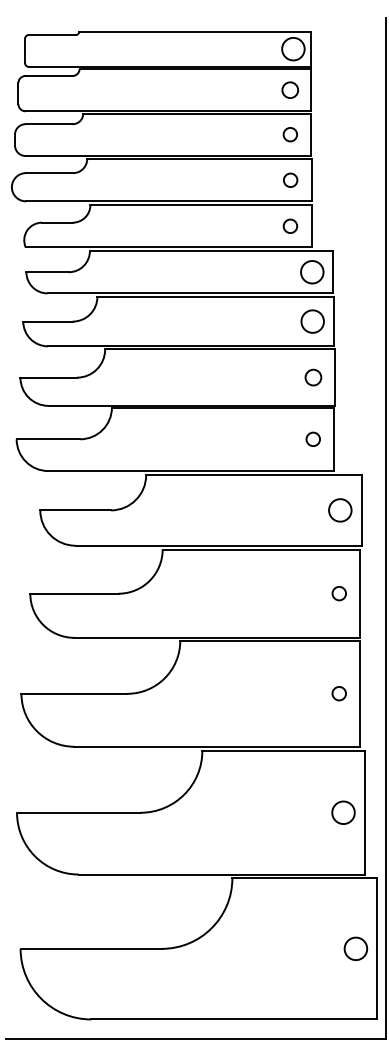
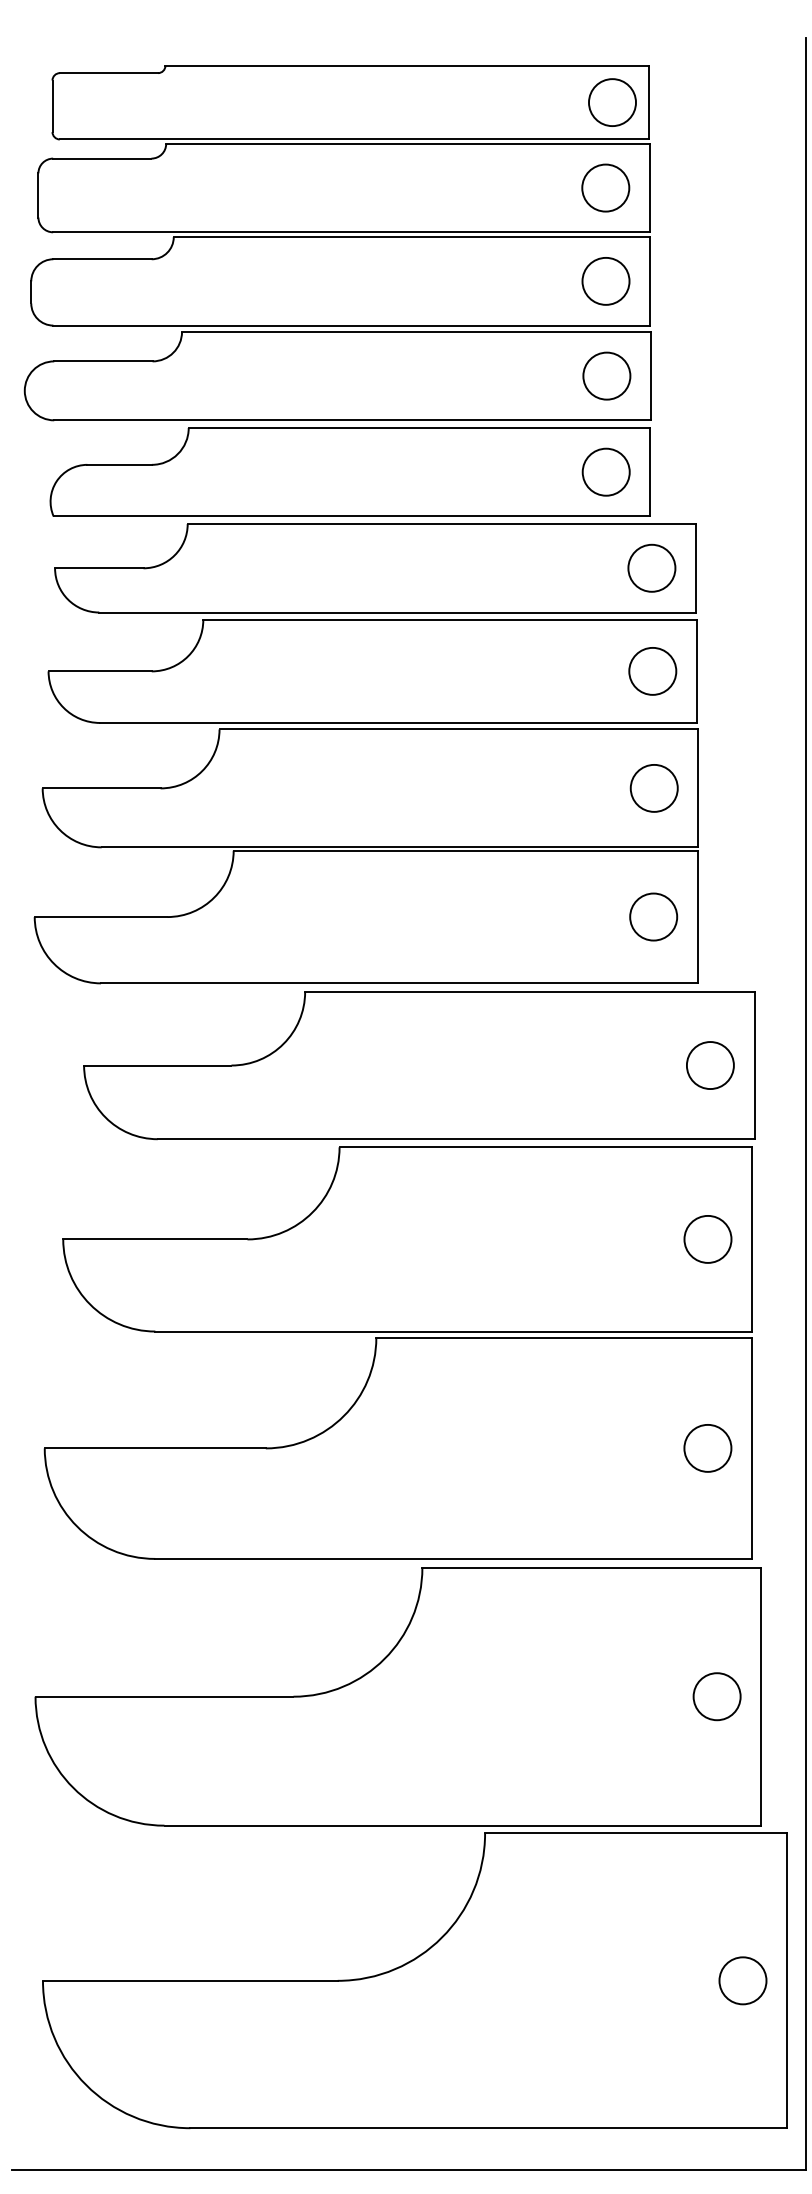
circle: (290, 90) -> (606, 188), size x1.43
circle: (290, 134) -> (606, 280), size x1.67
circle: (290, 180) -> (606, 376), size x1.67
circle: (290, 226) -> (606, 472), size x1.67
circle: (313, 377) -> (654, 788), size x1.43
circle: (313, 439) -> (654, 917), size x1.67
circle: (339, 593) -> (708, 1238), size x1.67
circle: (339, 693) -> (708, 1447), size x1.67

